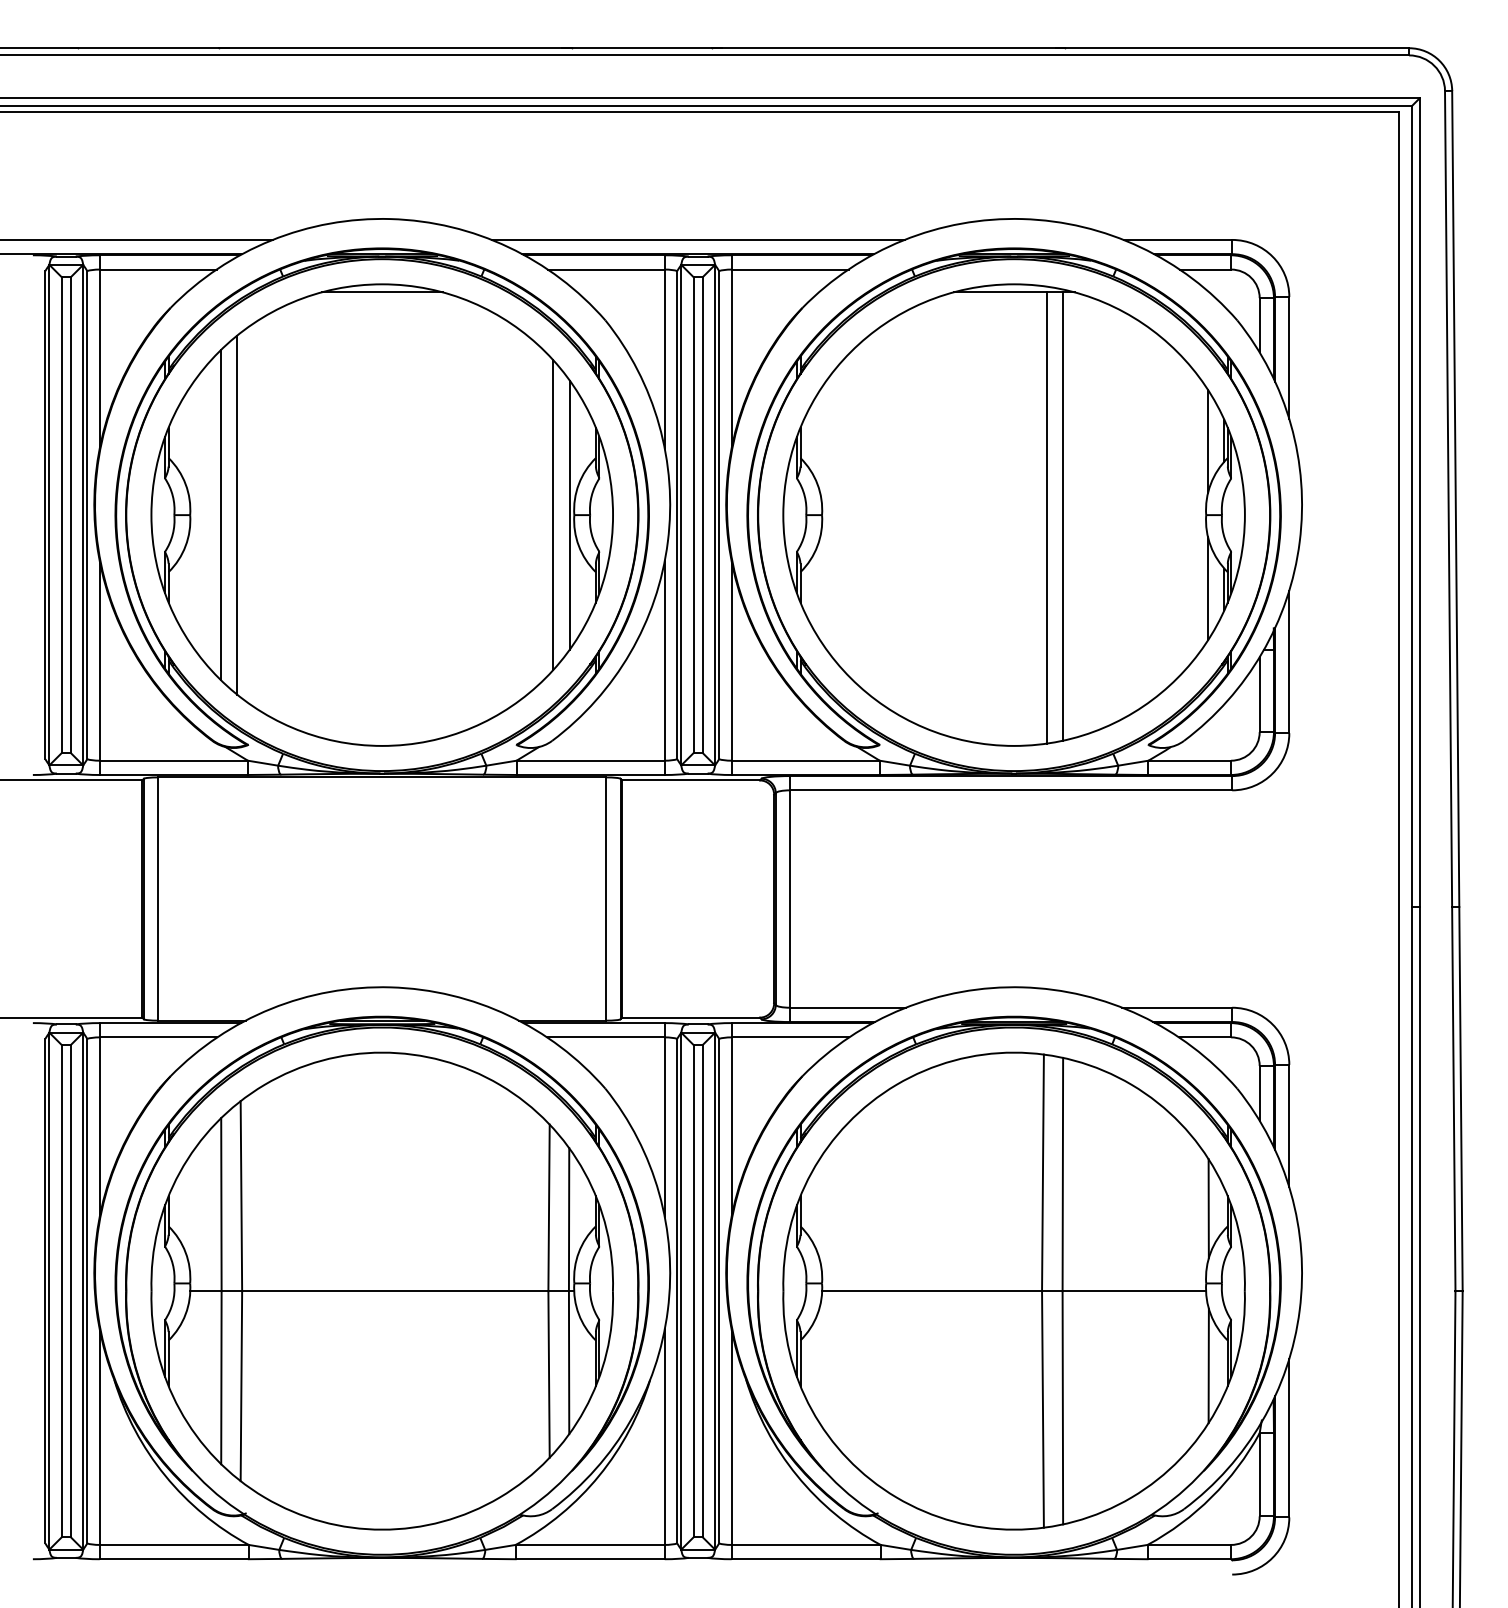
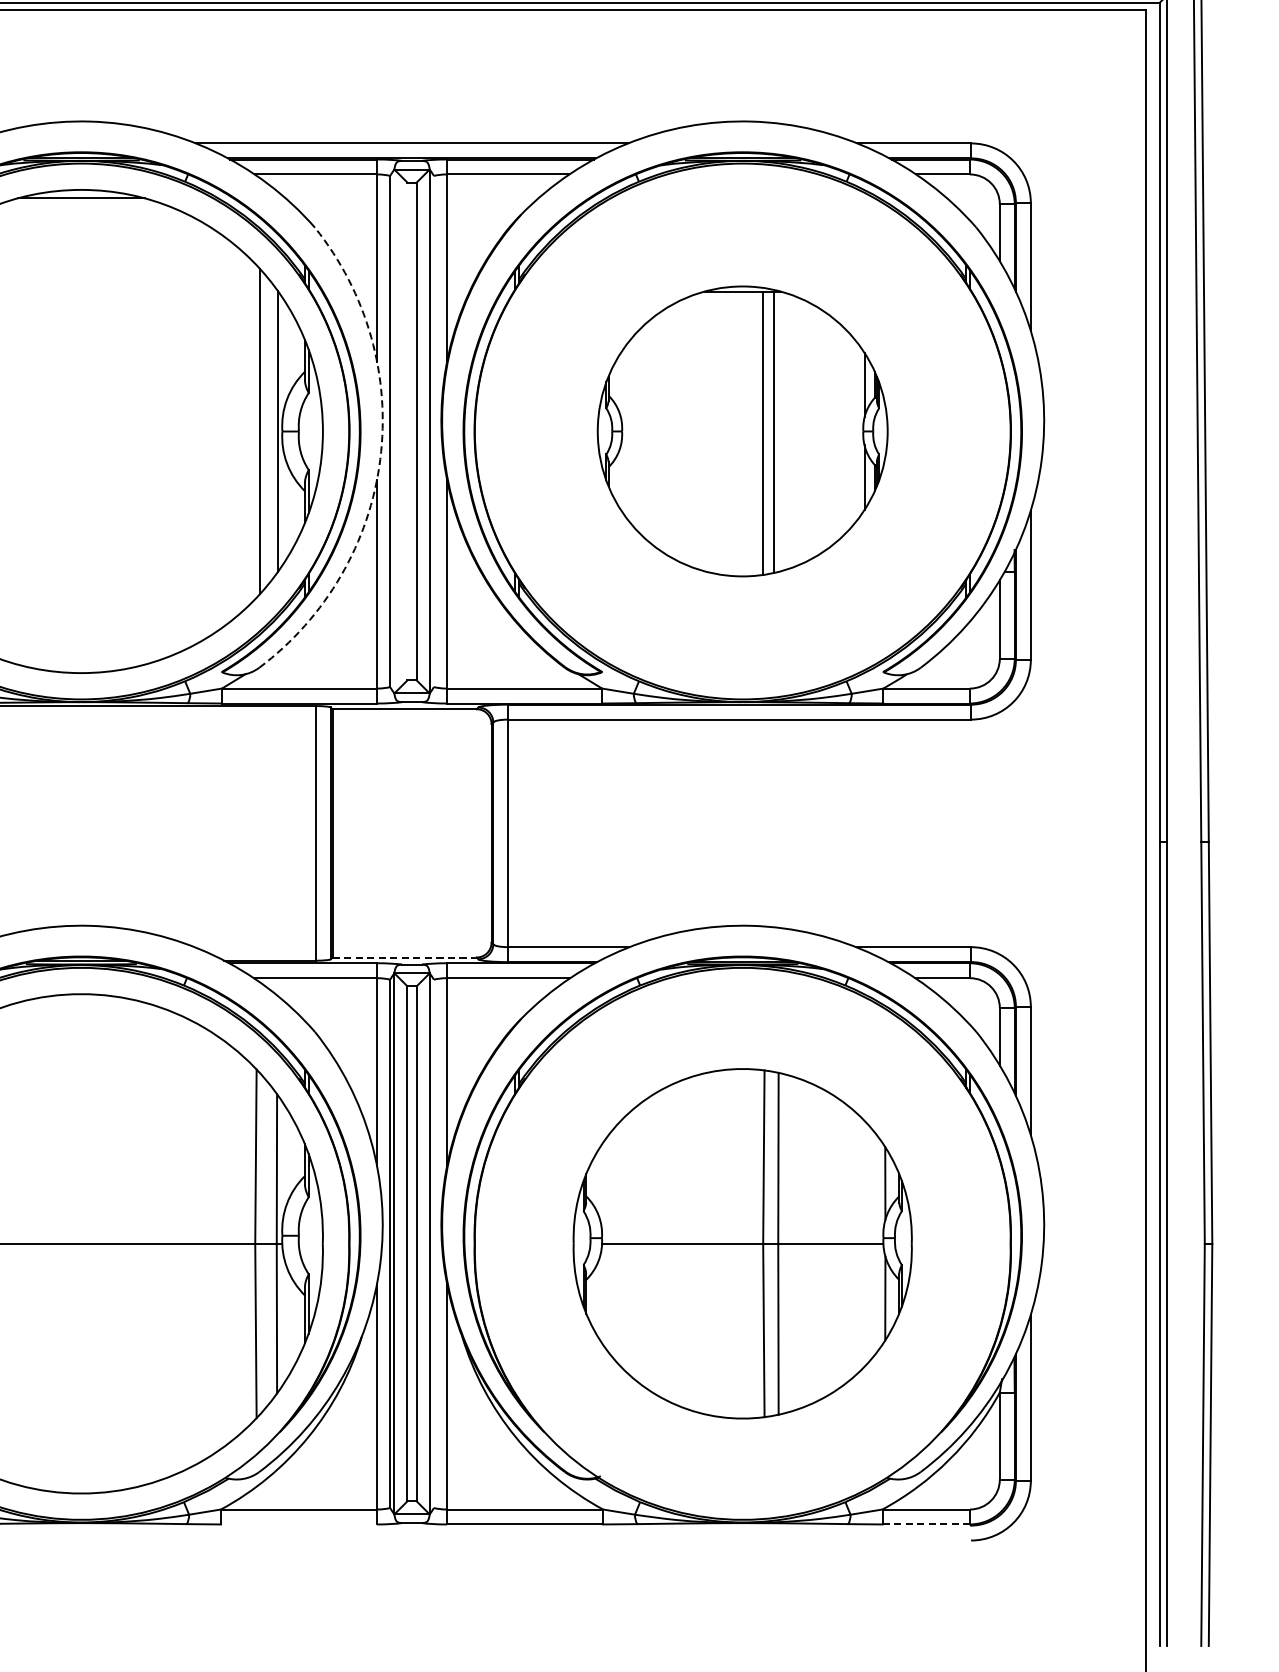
line: (681, 514) -> (394, 430), removed
line: (693, 514) -> (407, 430), removed
part: (1013, 514) -> (742, 430), size x0.6
line: (719, 515) -> (434, 431), removed
arc: (667, 541) -> (379, 459), solid -> dashed
line: (691, 1017) -> (405, 957), solid -> dashed
line: (719, 1290) -> (434, 1243), removed
part: (1013, 1290) -> (742, 1243), size x0.7
line: (589, 1559) -> (298, 1524), removed
line: (1189, 1559) -> (926, 1524), solid -> dashed

